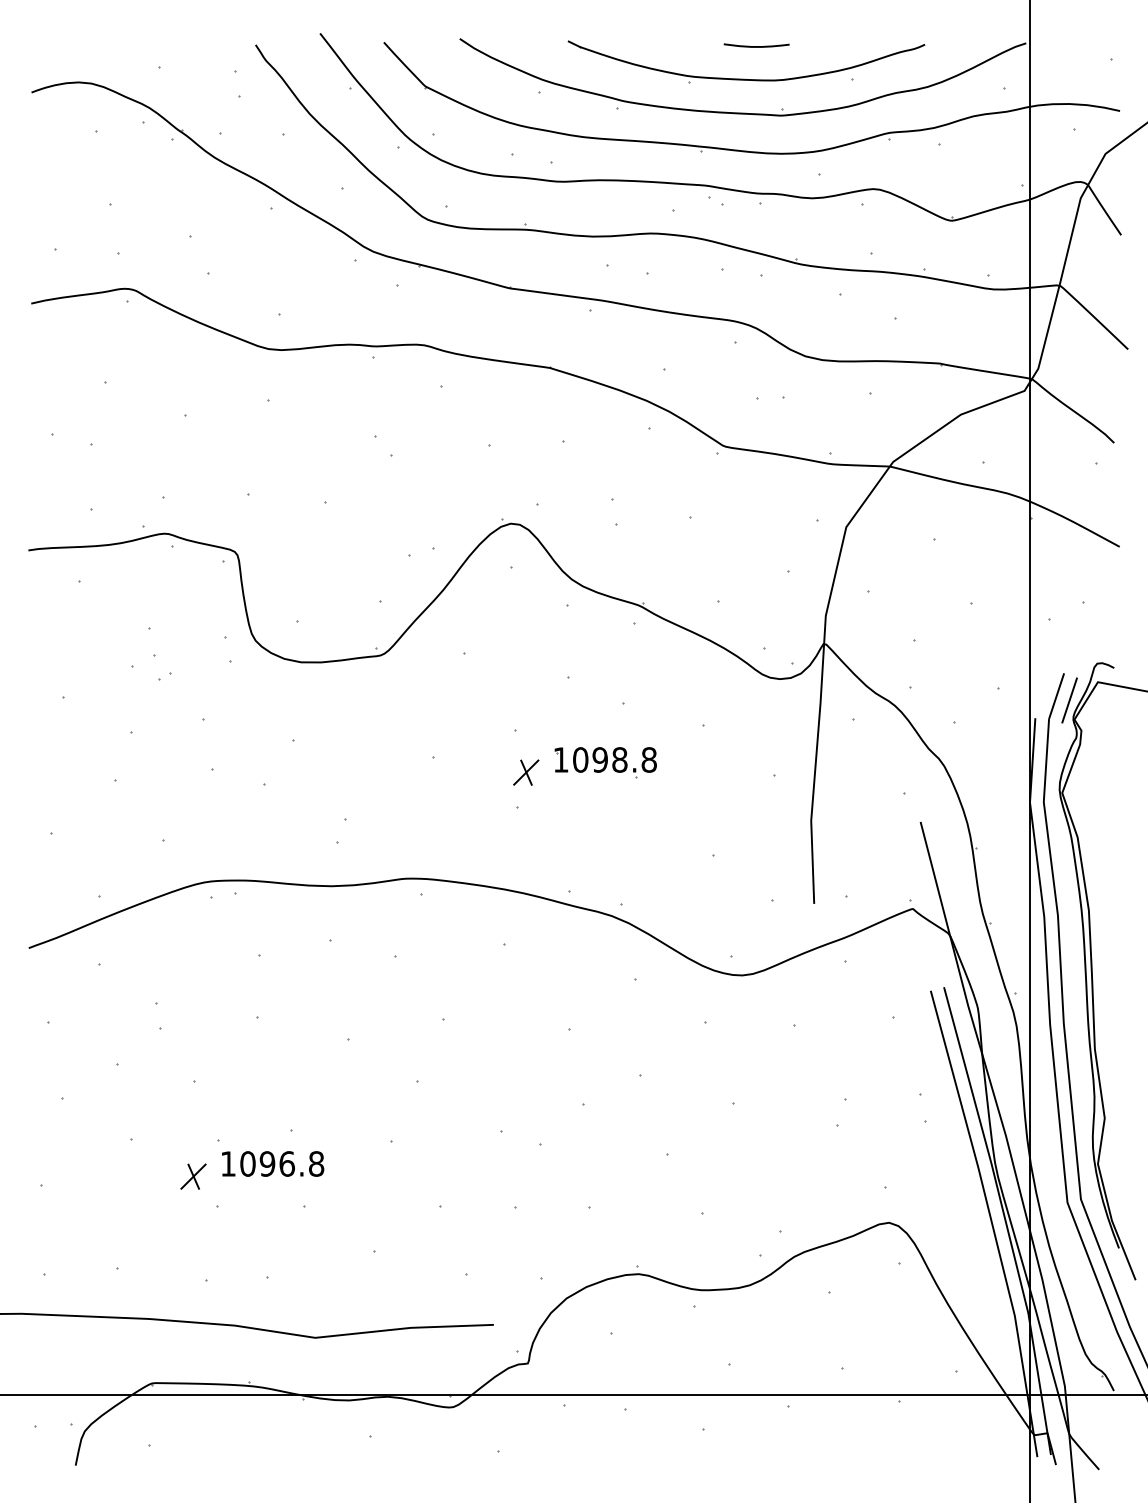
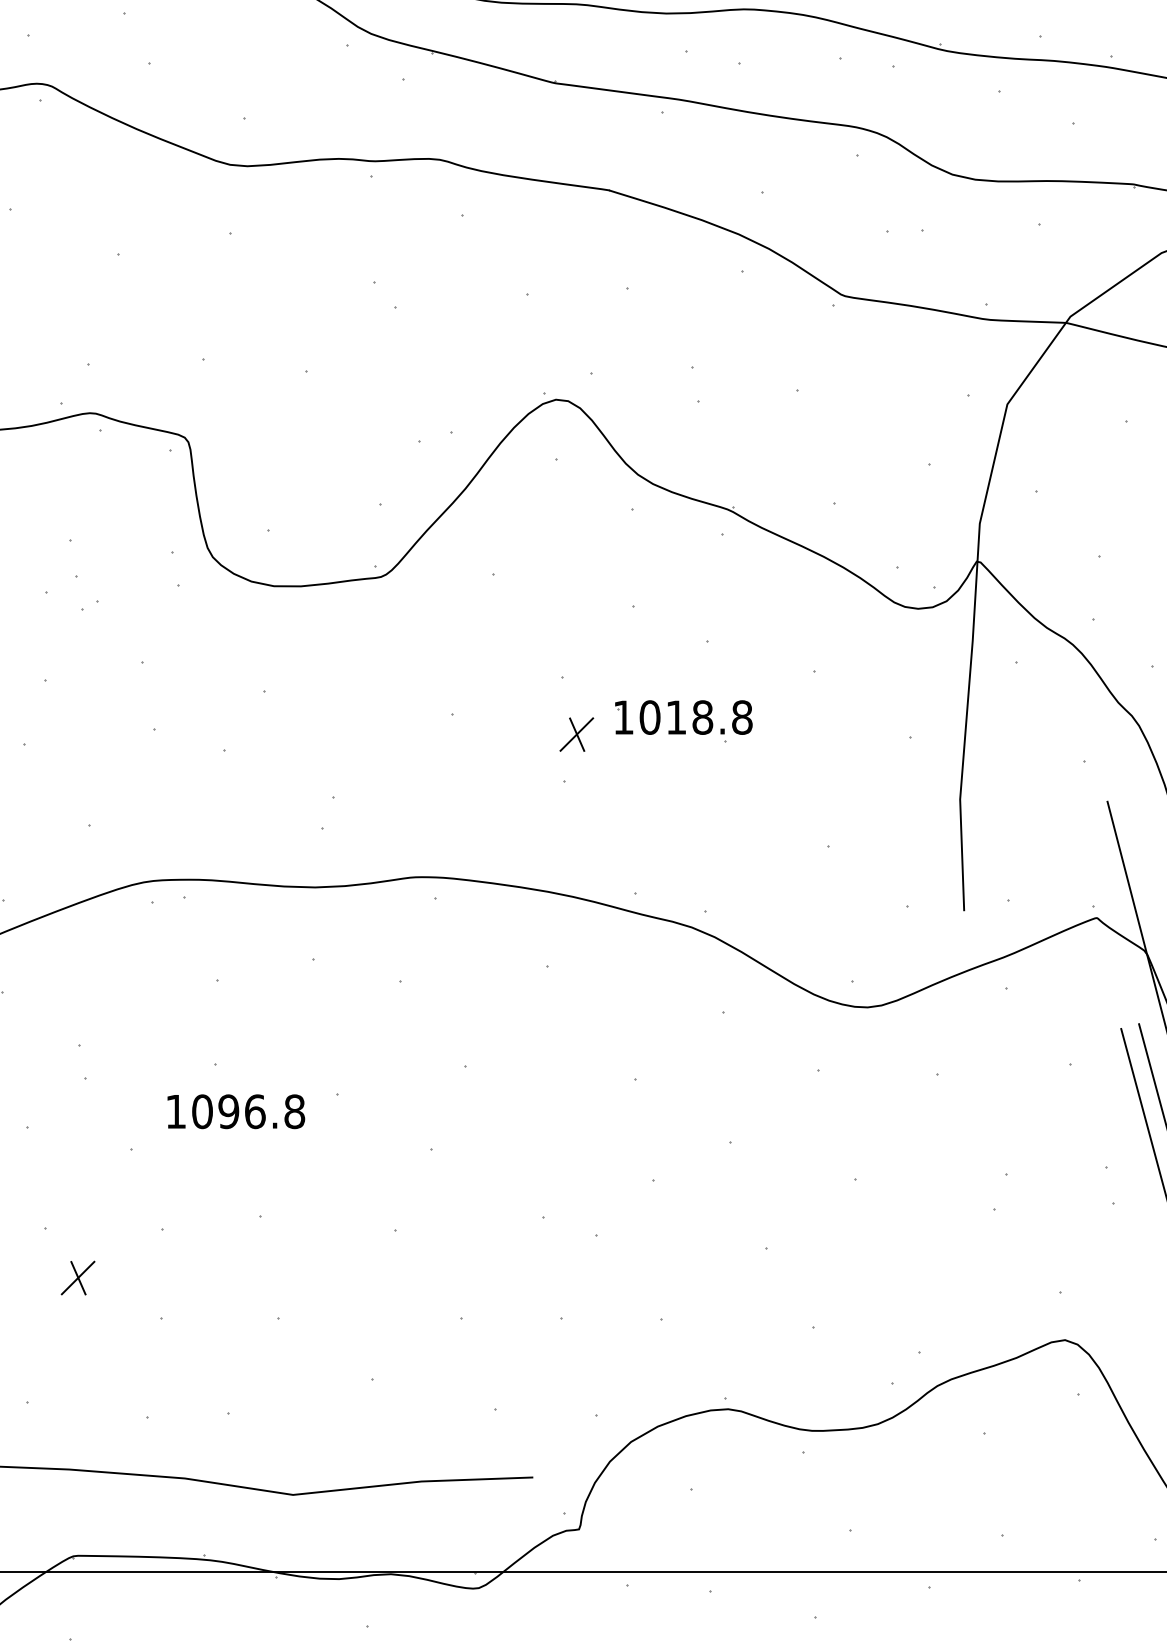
text: (599, 759) -> (675, 716), 1098.8 -> 1018.8
text: (273, 1163) -> (236, 1111), moved
part: (193, 1176) -> (78, 1277), moved

